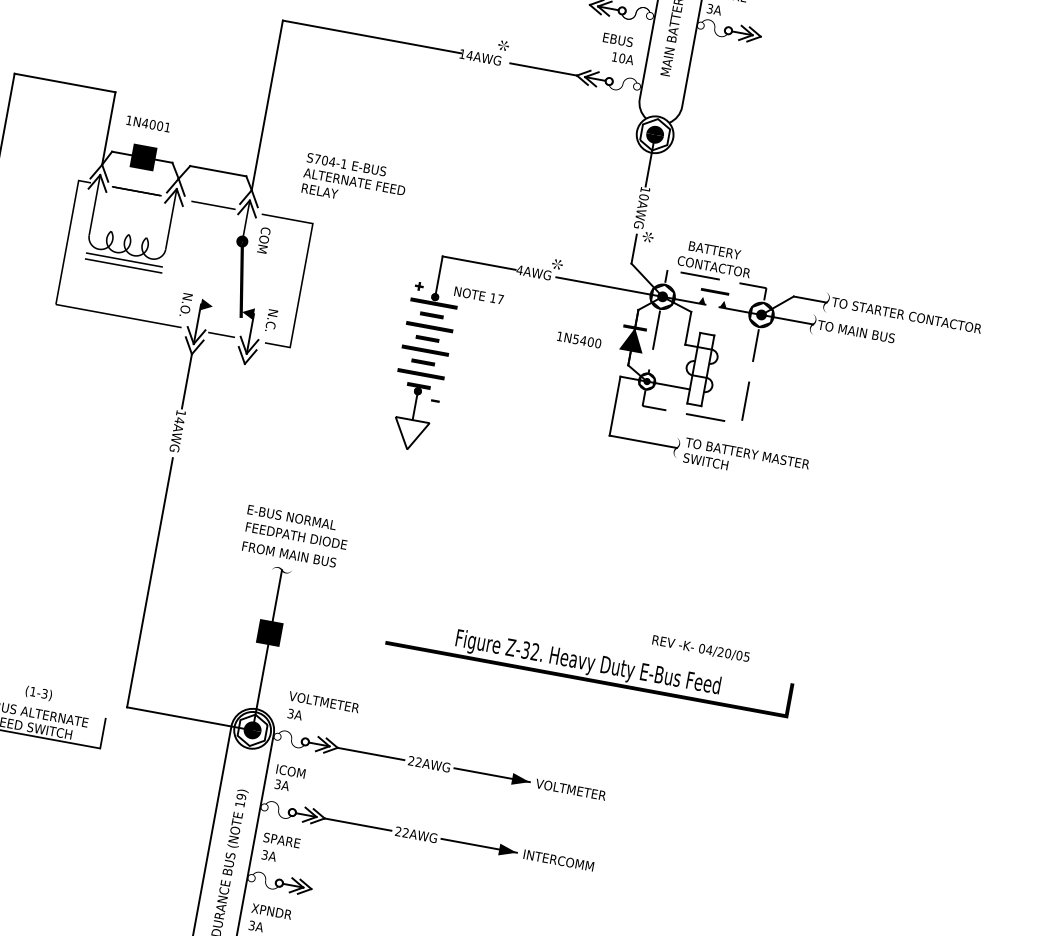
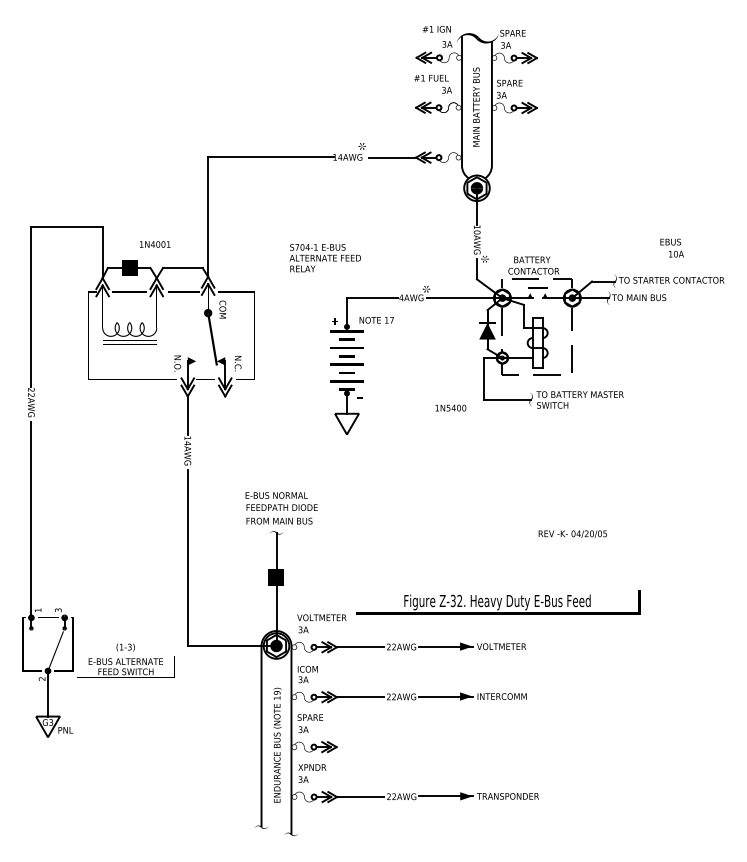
text: (617, 47) -> (671, 247), moved
text: (148, 124) -> (155, 244), moved
text: (353, 182) -> (324, 258), moved
text: (578, 339) -> (450, 407), moved
text: (589, 664) -> (498, 602), moved

